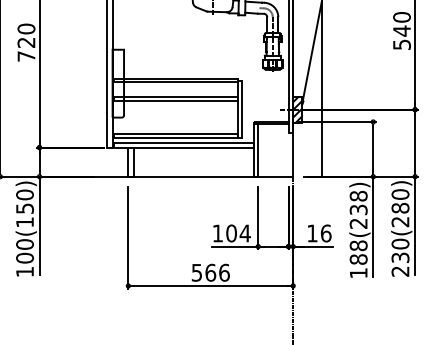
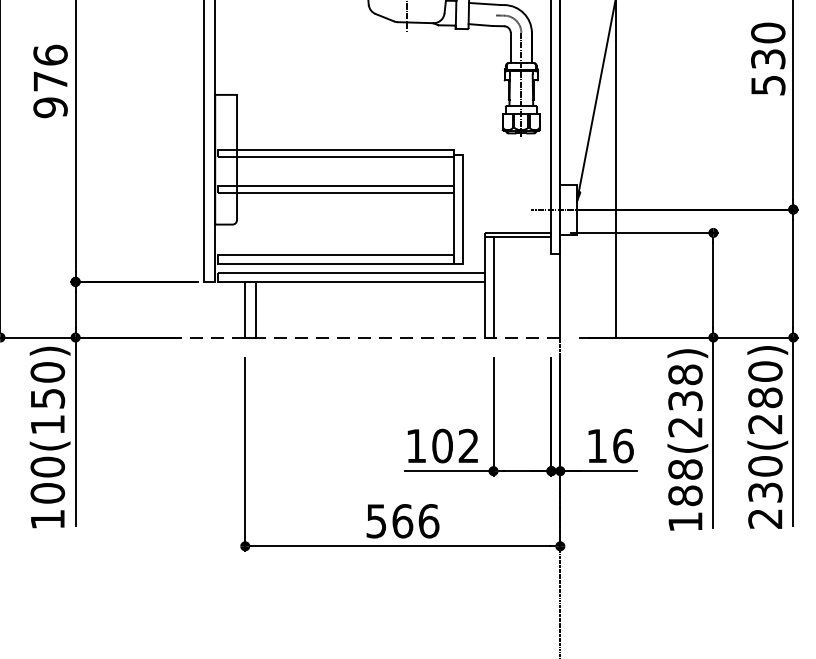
text: (401, 30) -> (767, 58), 540 -> 530
text: (26, 42) -> (50, 81), 720 -> 976
hatch: (297, 109) -> (568, 209), removed
line: (180, 176) -> (344, 337), solid -> dashed
text: (244, 233) -> (467, 446), 104 -> 102

